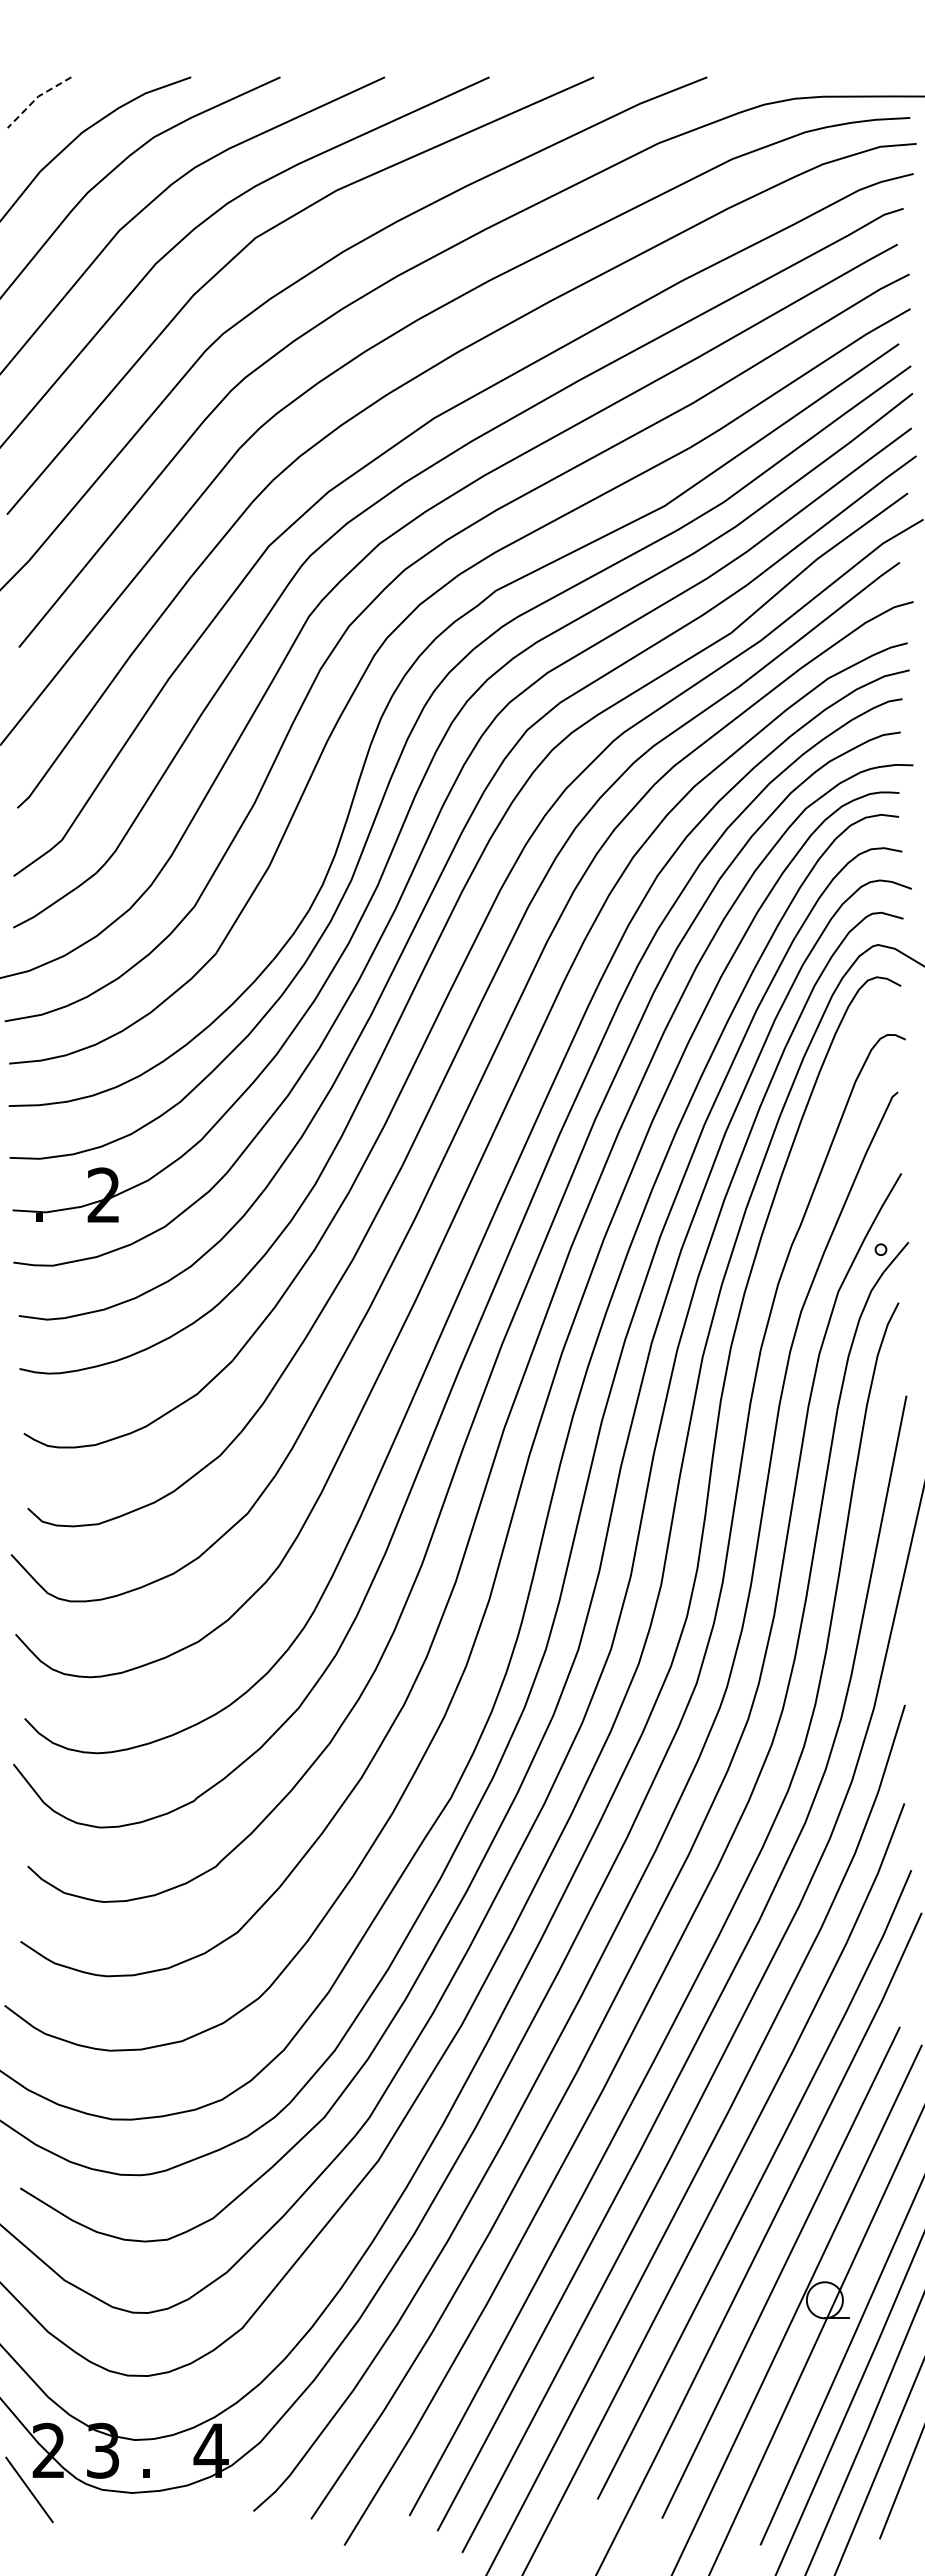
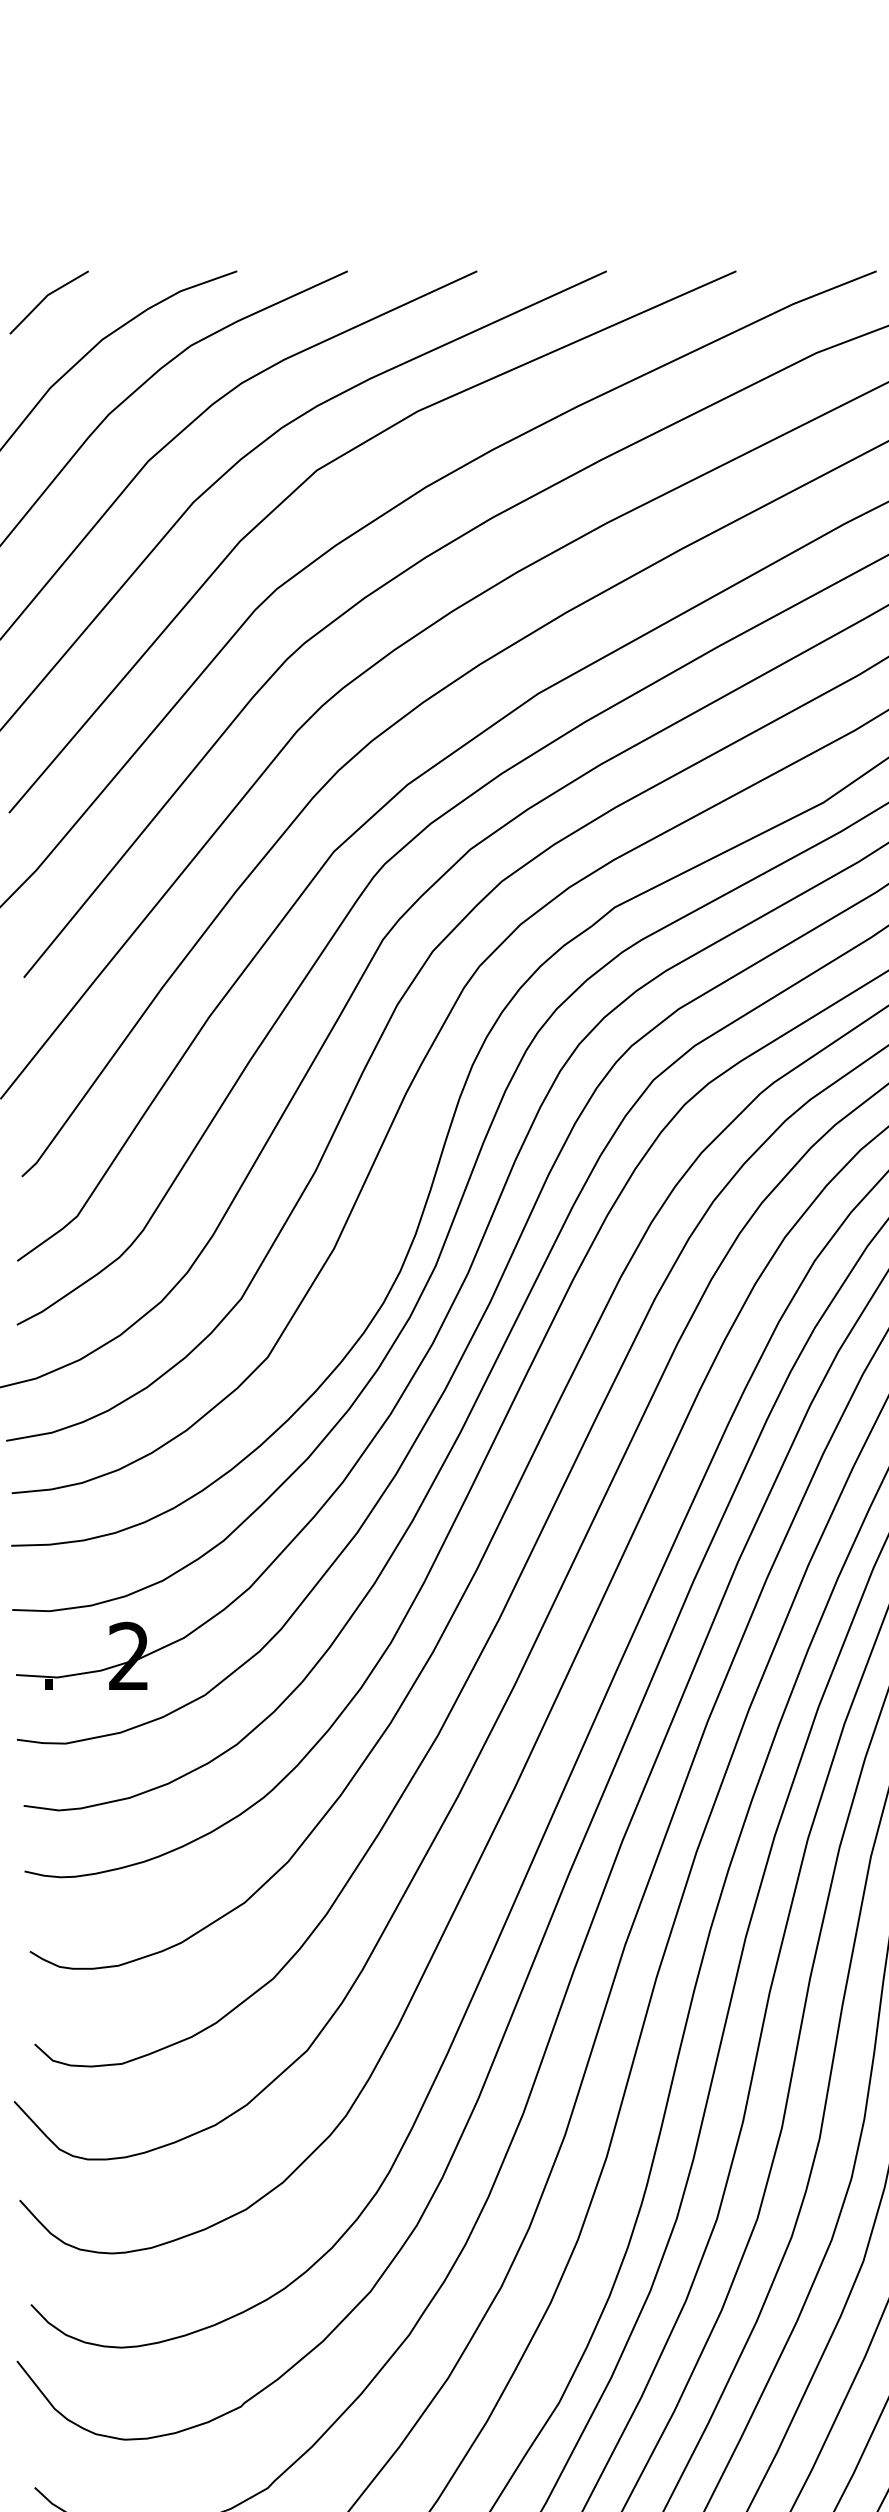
line: (36, 98) -> (45, 297), dashed -> solid

